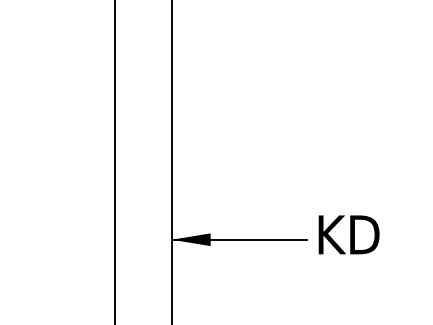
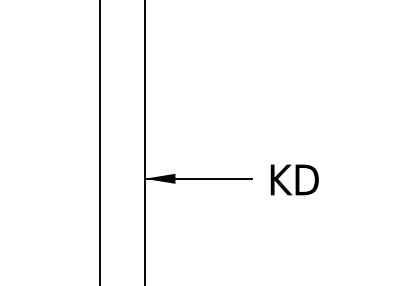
text: (348, 234) -> (294, 179), moved

